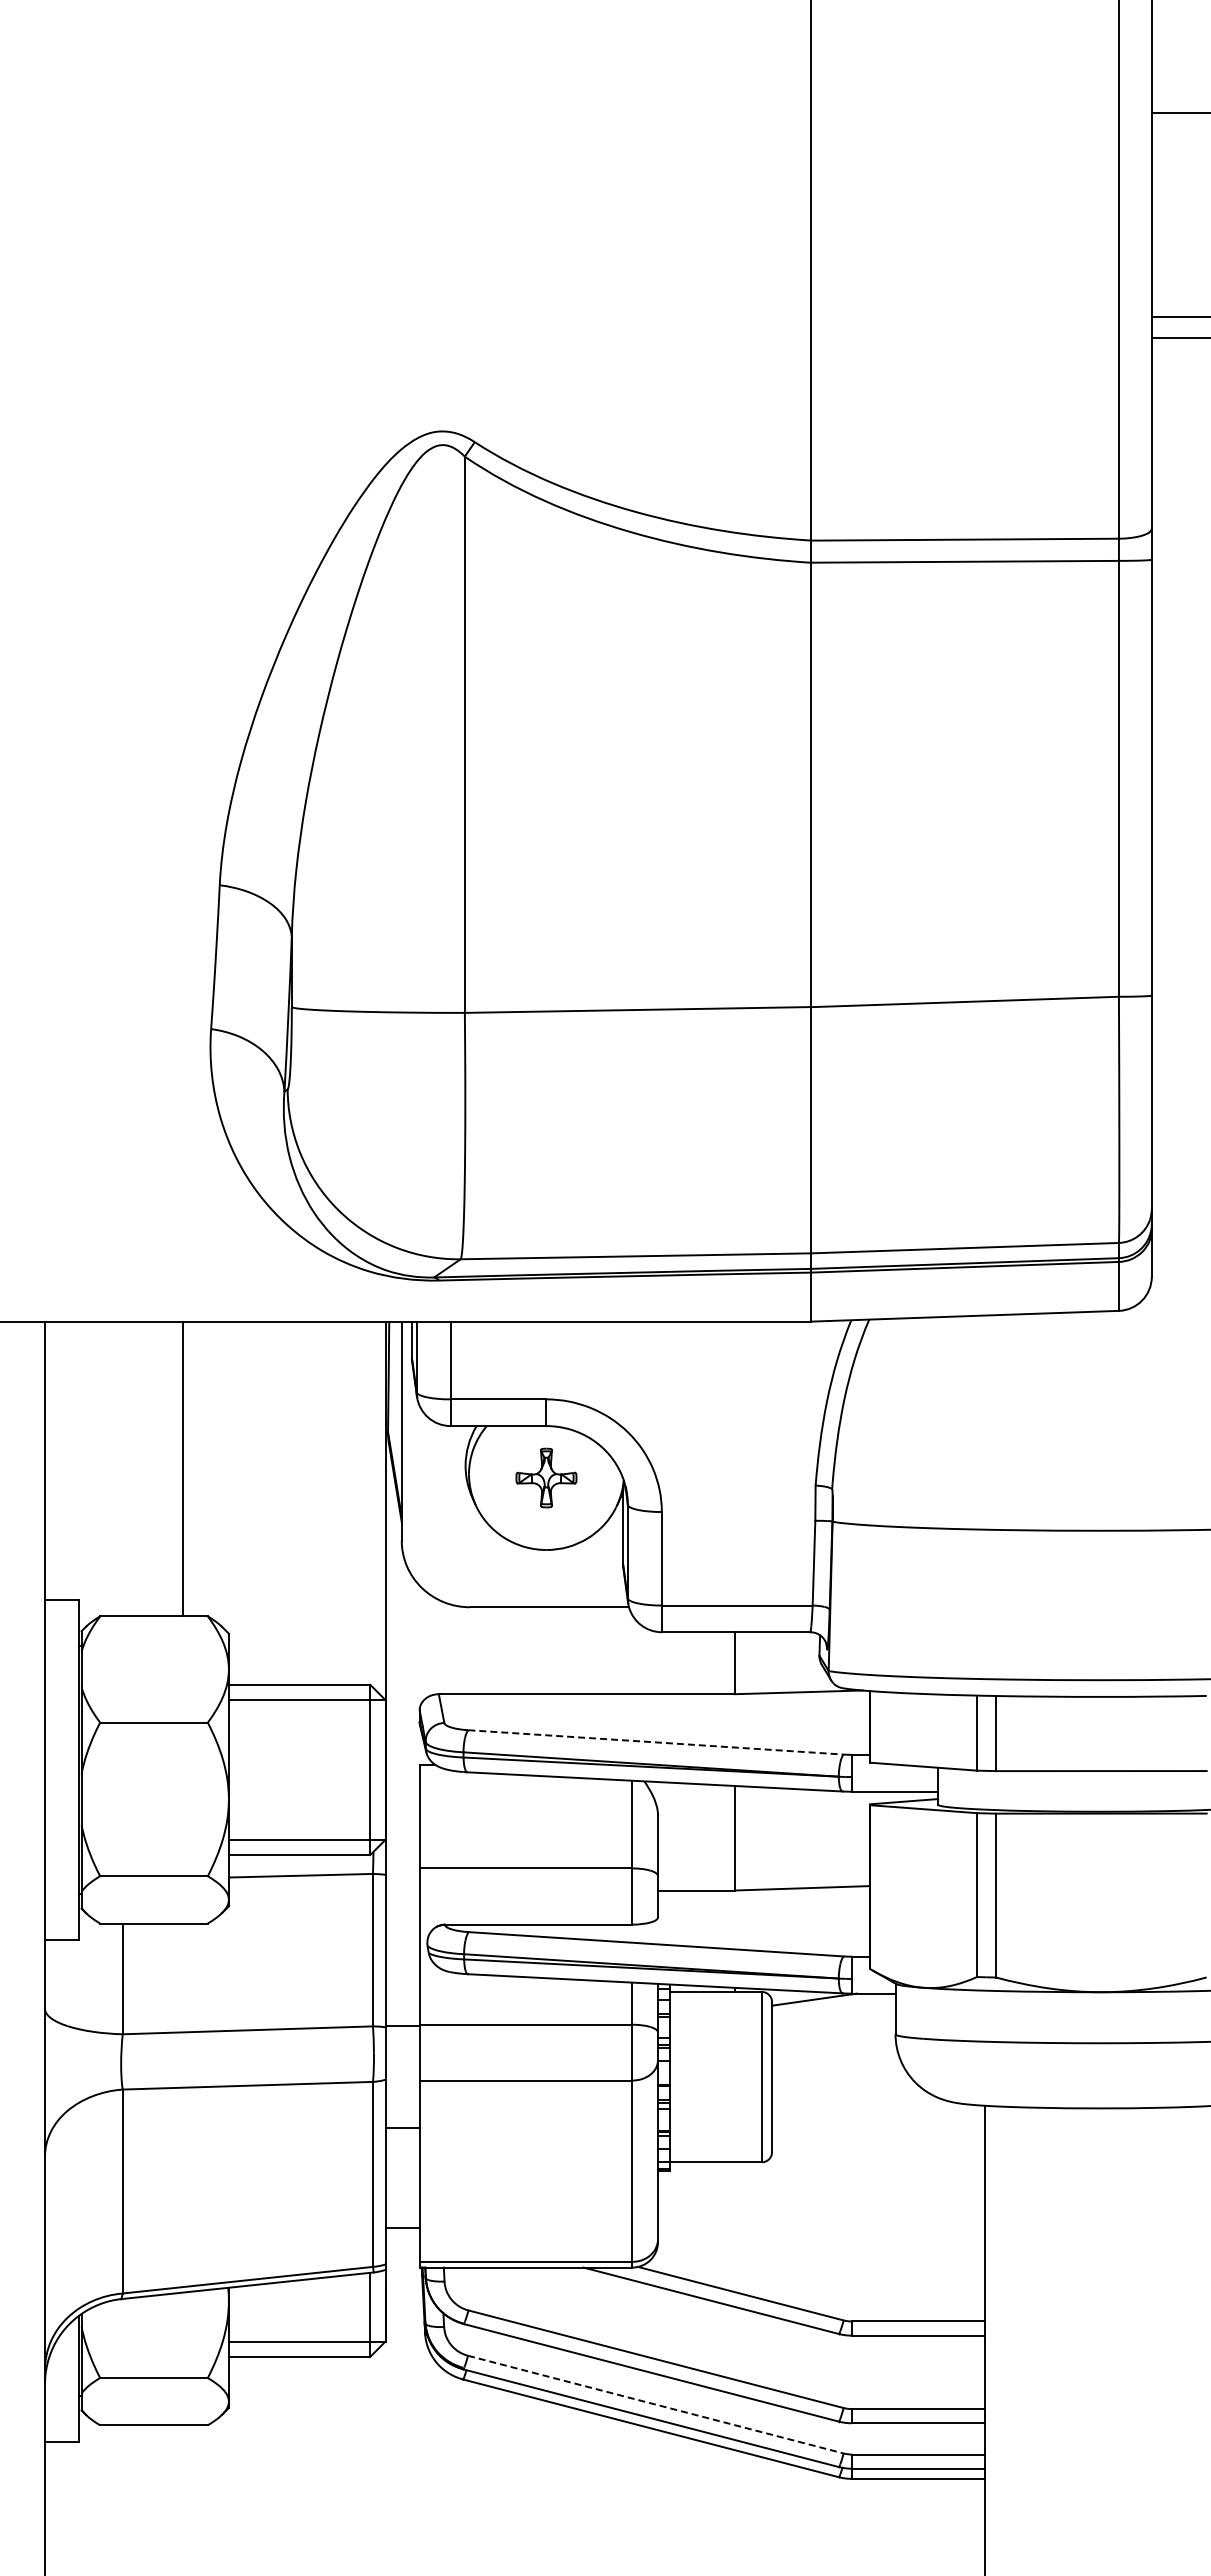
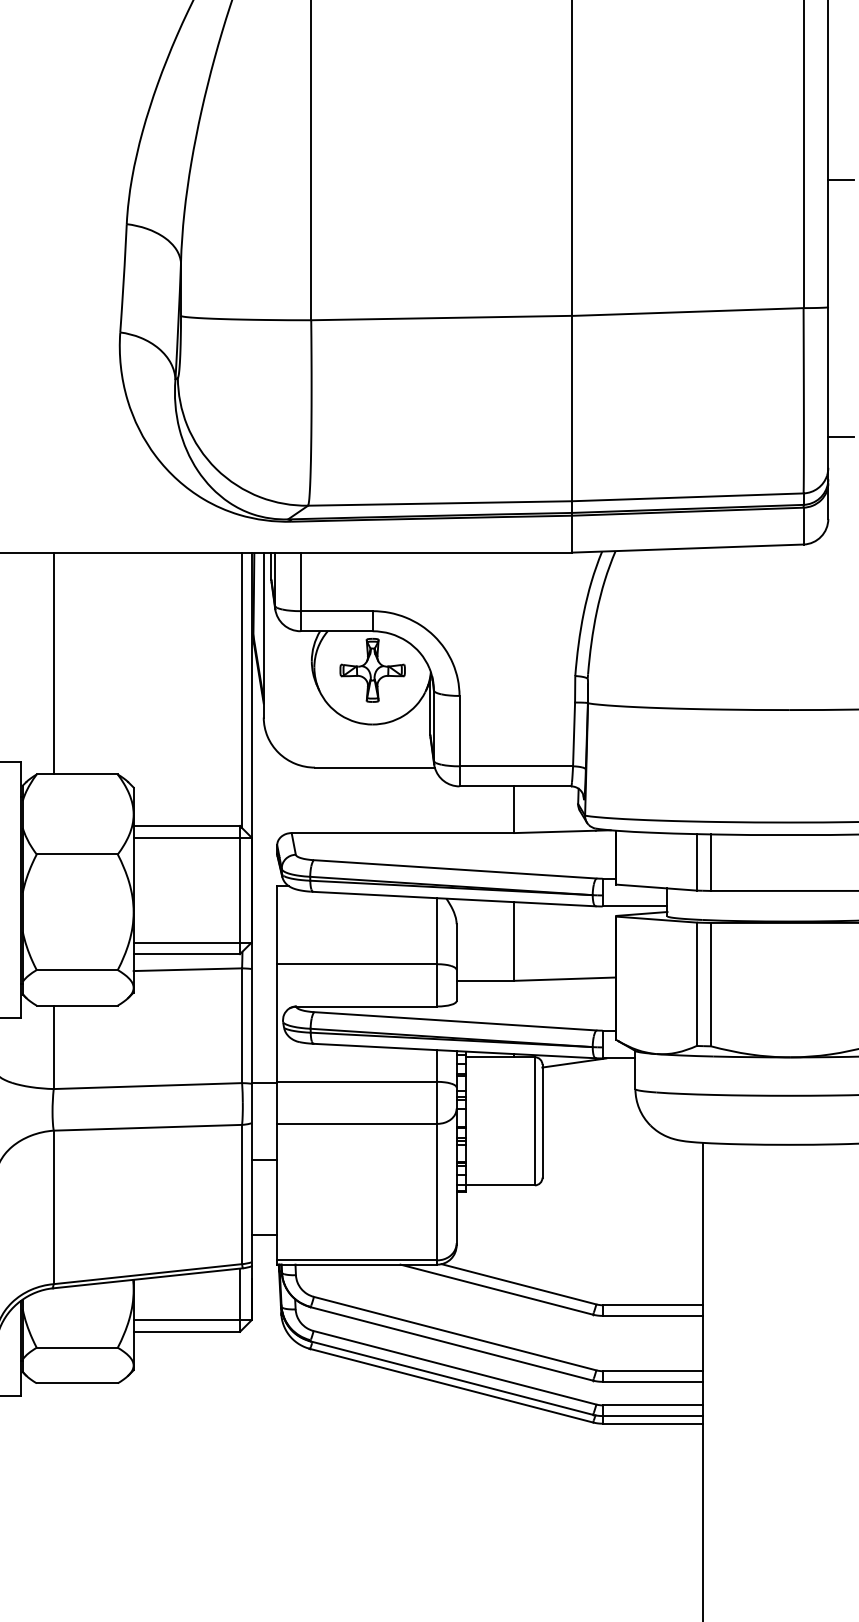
line: (1168, 827) -> (840, 180), added
line: (1168, 1167) -> (840, 436), added
line: (182, 1468) -> (53, 663), moved
part: (546, 1477) -> (372, 669), size x1.43
line: (372, 1504) -> (241, 690), added
line: (656, 1742) -> (455, 869), dashed -> solid
line: (656, 2404) -> (455, 1367), dashed -> solid

